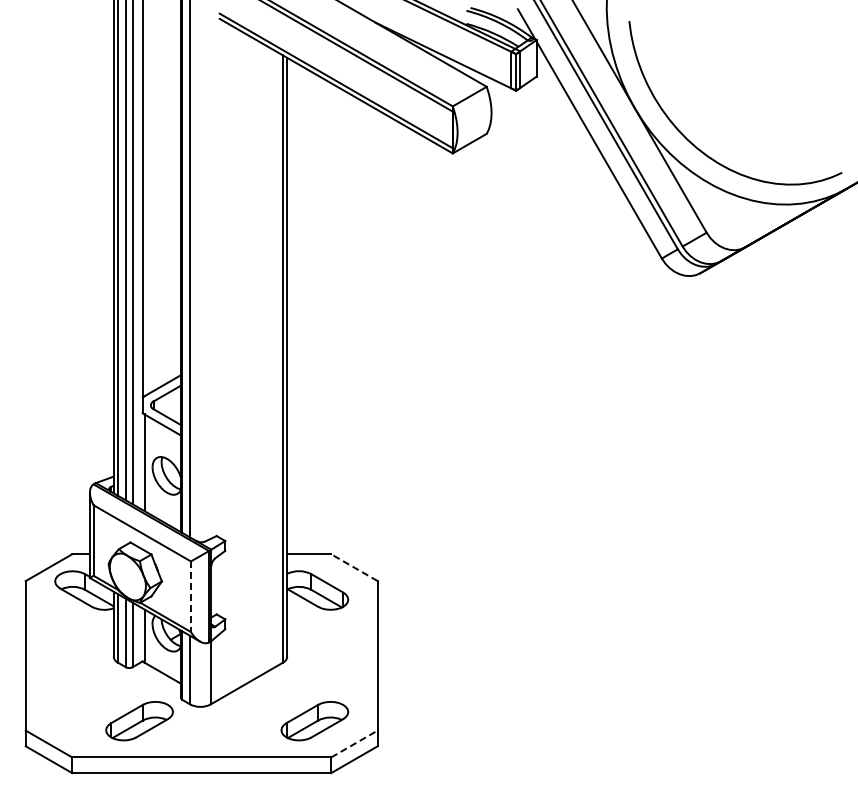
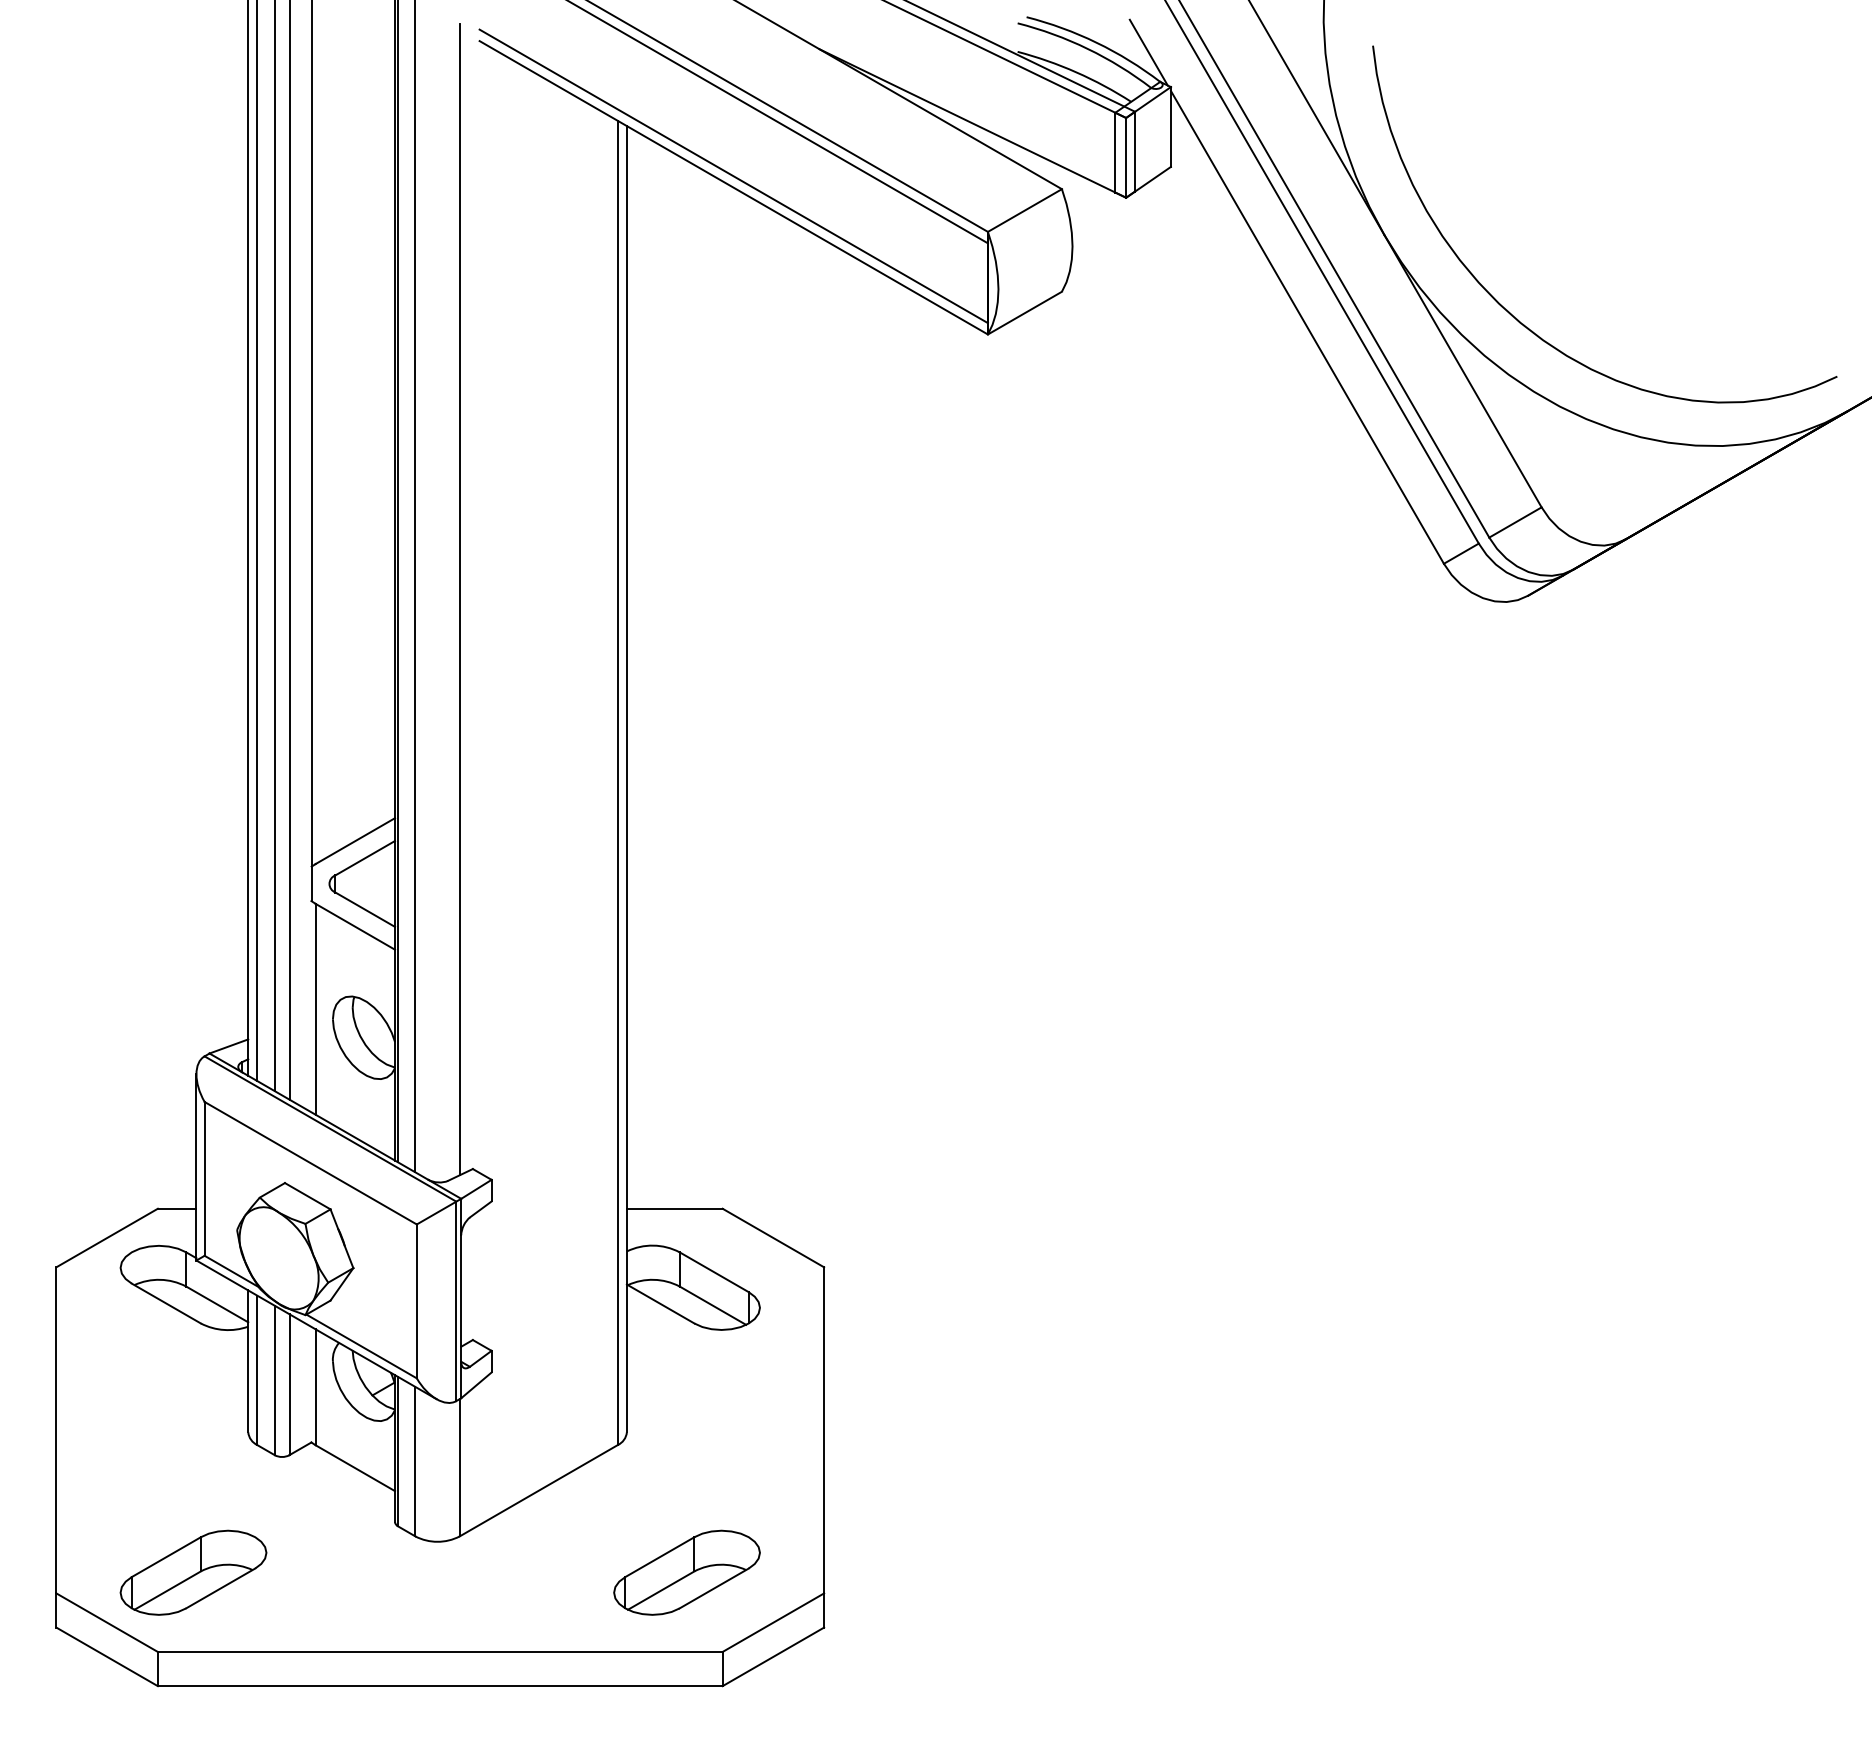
line: (210, 274) -> (459, 598), added
line: (354, 567) -> (773, 1237), dashed -> solid
line: (190, 597) -> (415, 1303), dashed -> solid
part: (139, 721) -> (193, 1573), moved
line: (354, 744) -> (773, 1623), dashed -> solid

